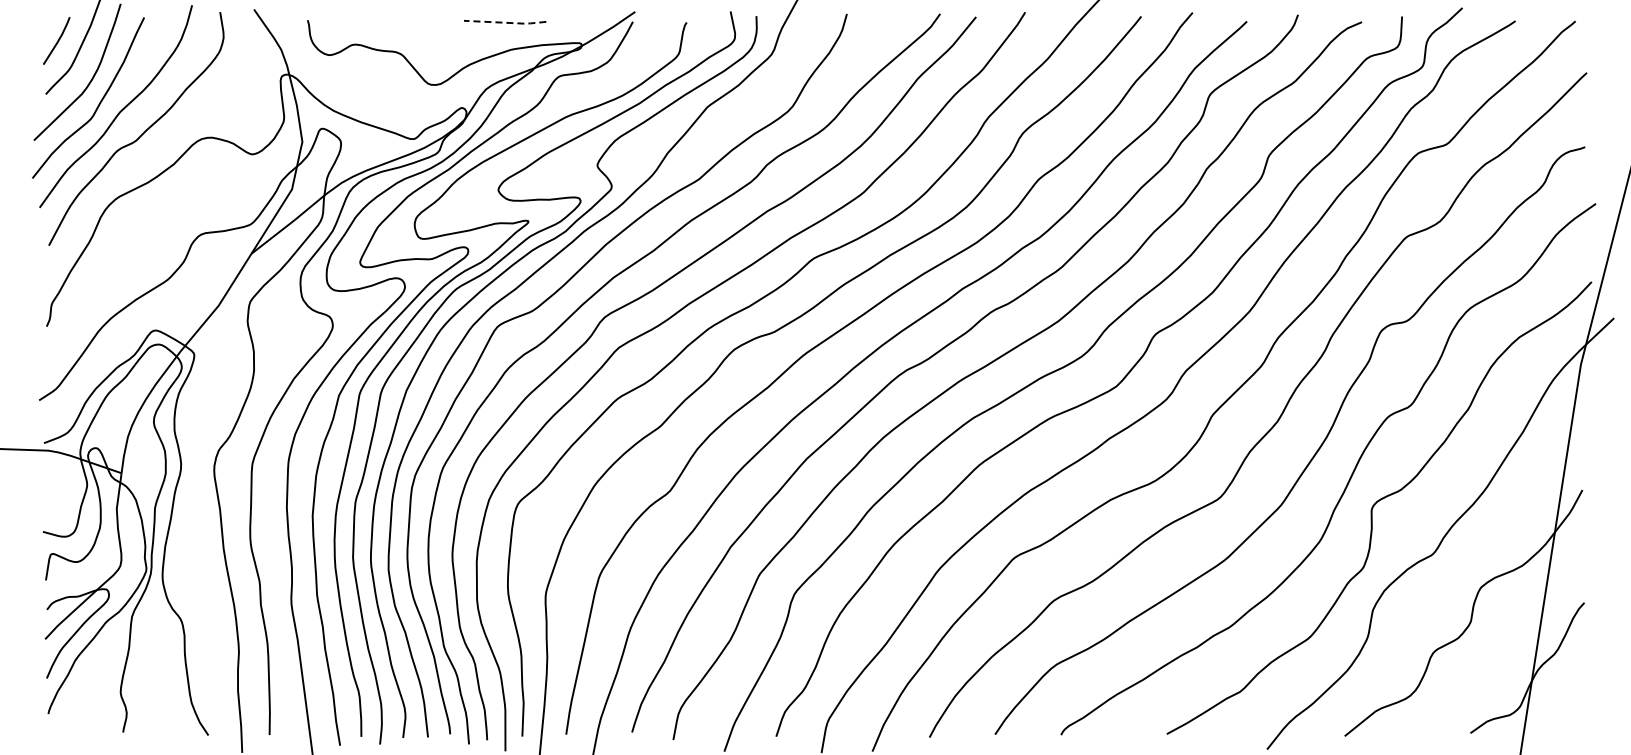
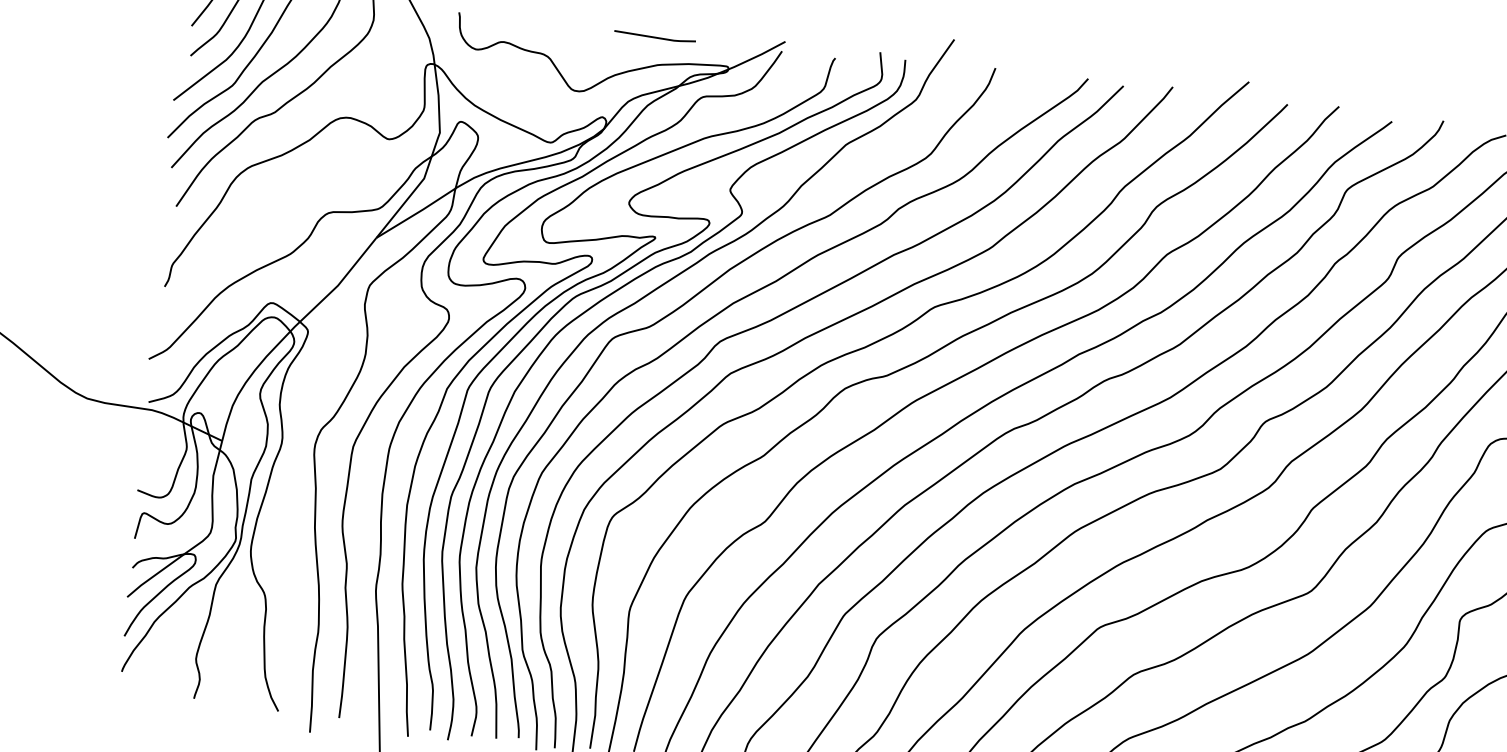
line: (506, 22) -> (656, 37), dashed -> solid

